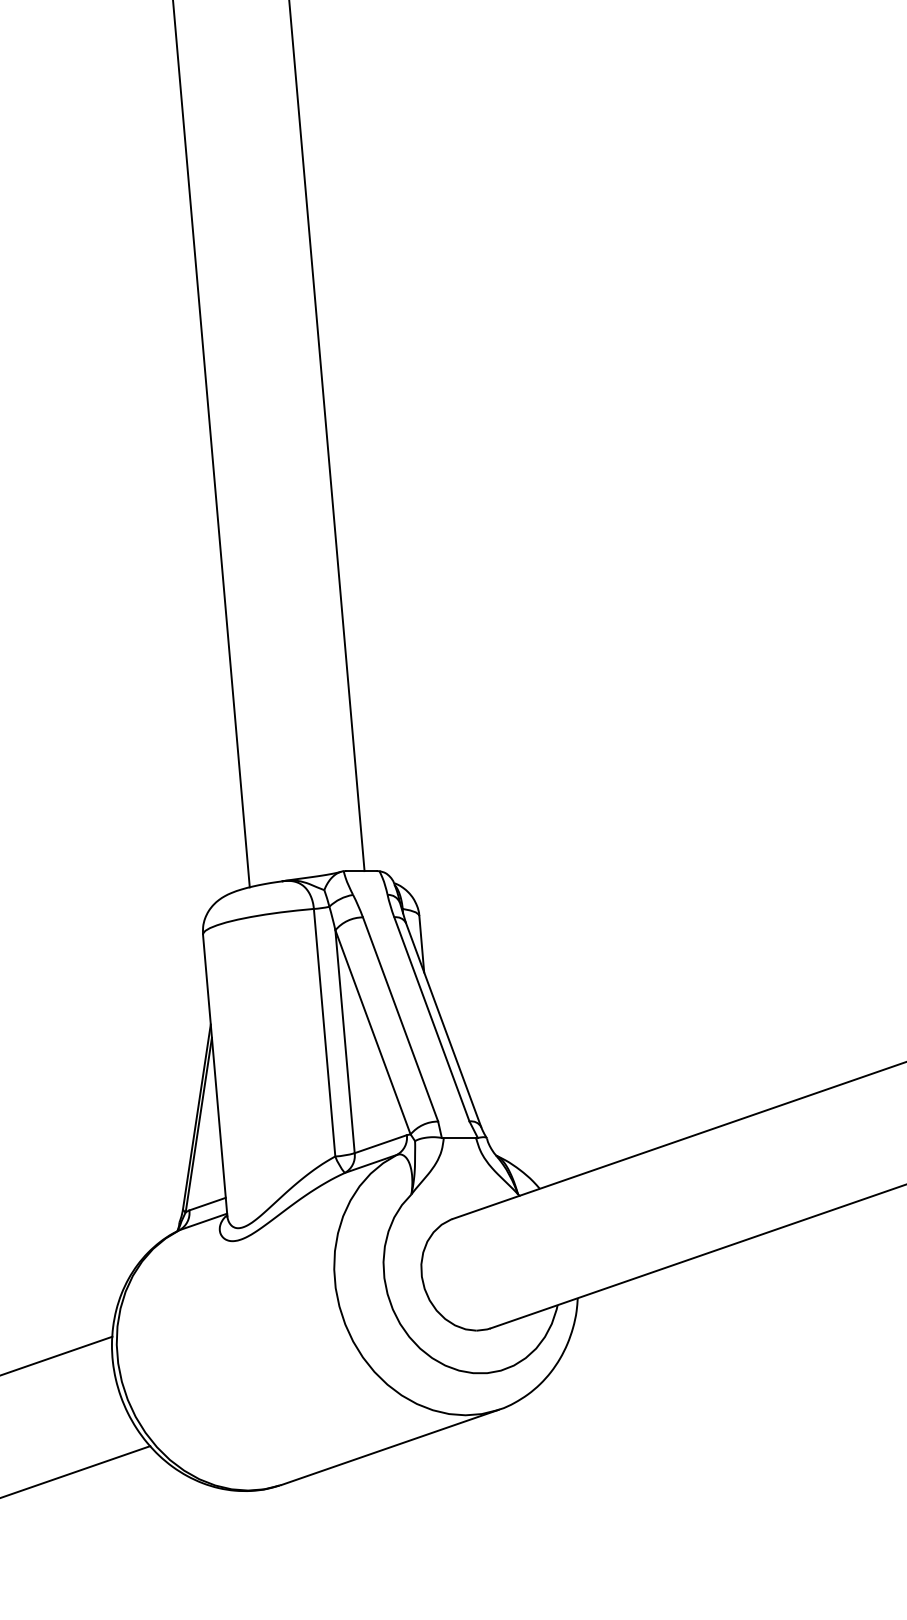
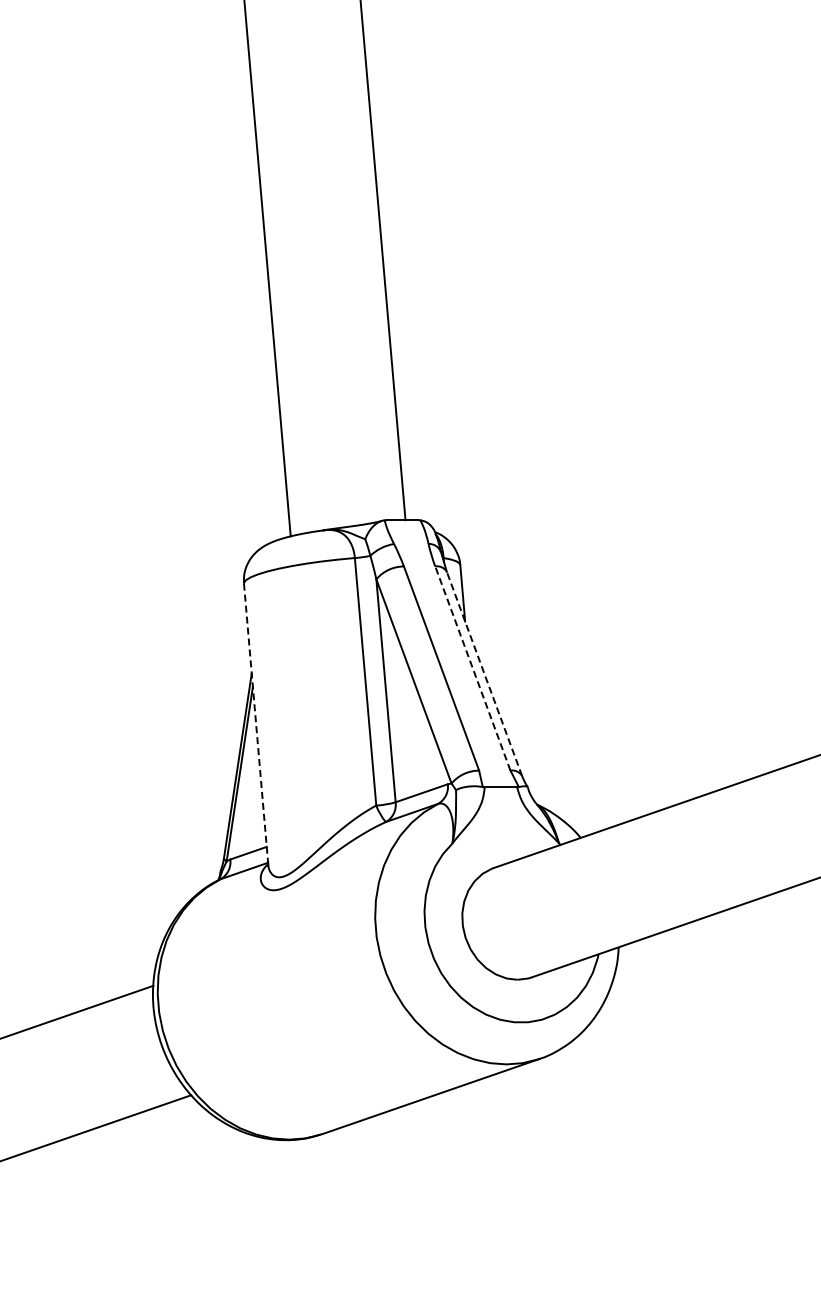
line: (431, 1019) -> (472, 668), solid -> dashed
line: (443, 1024) -> (484, 673), solid -> dashed
line: (215, 1075) -> (256, 724), solid -> dashed

